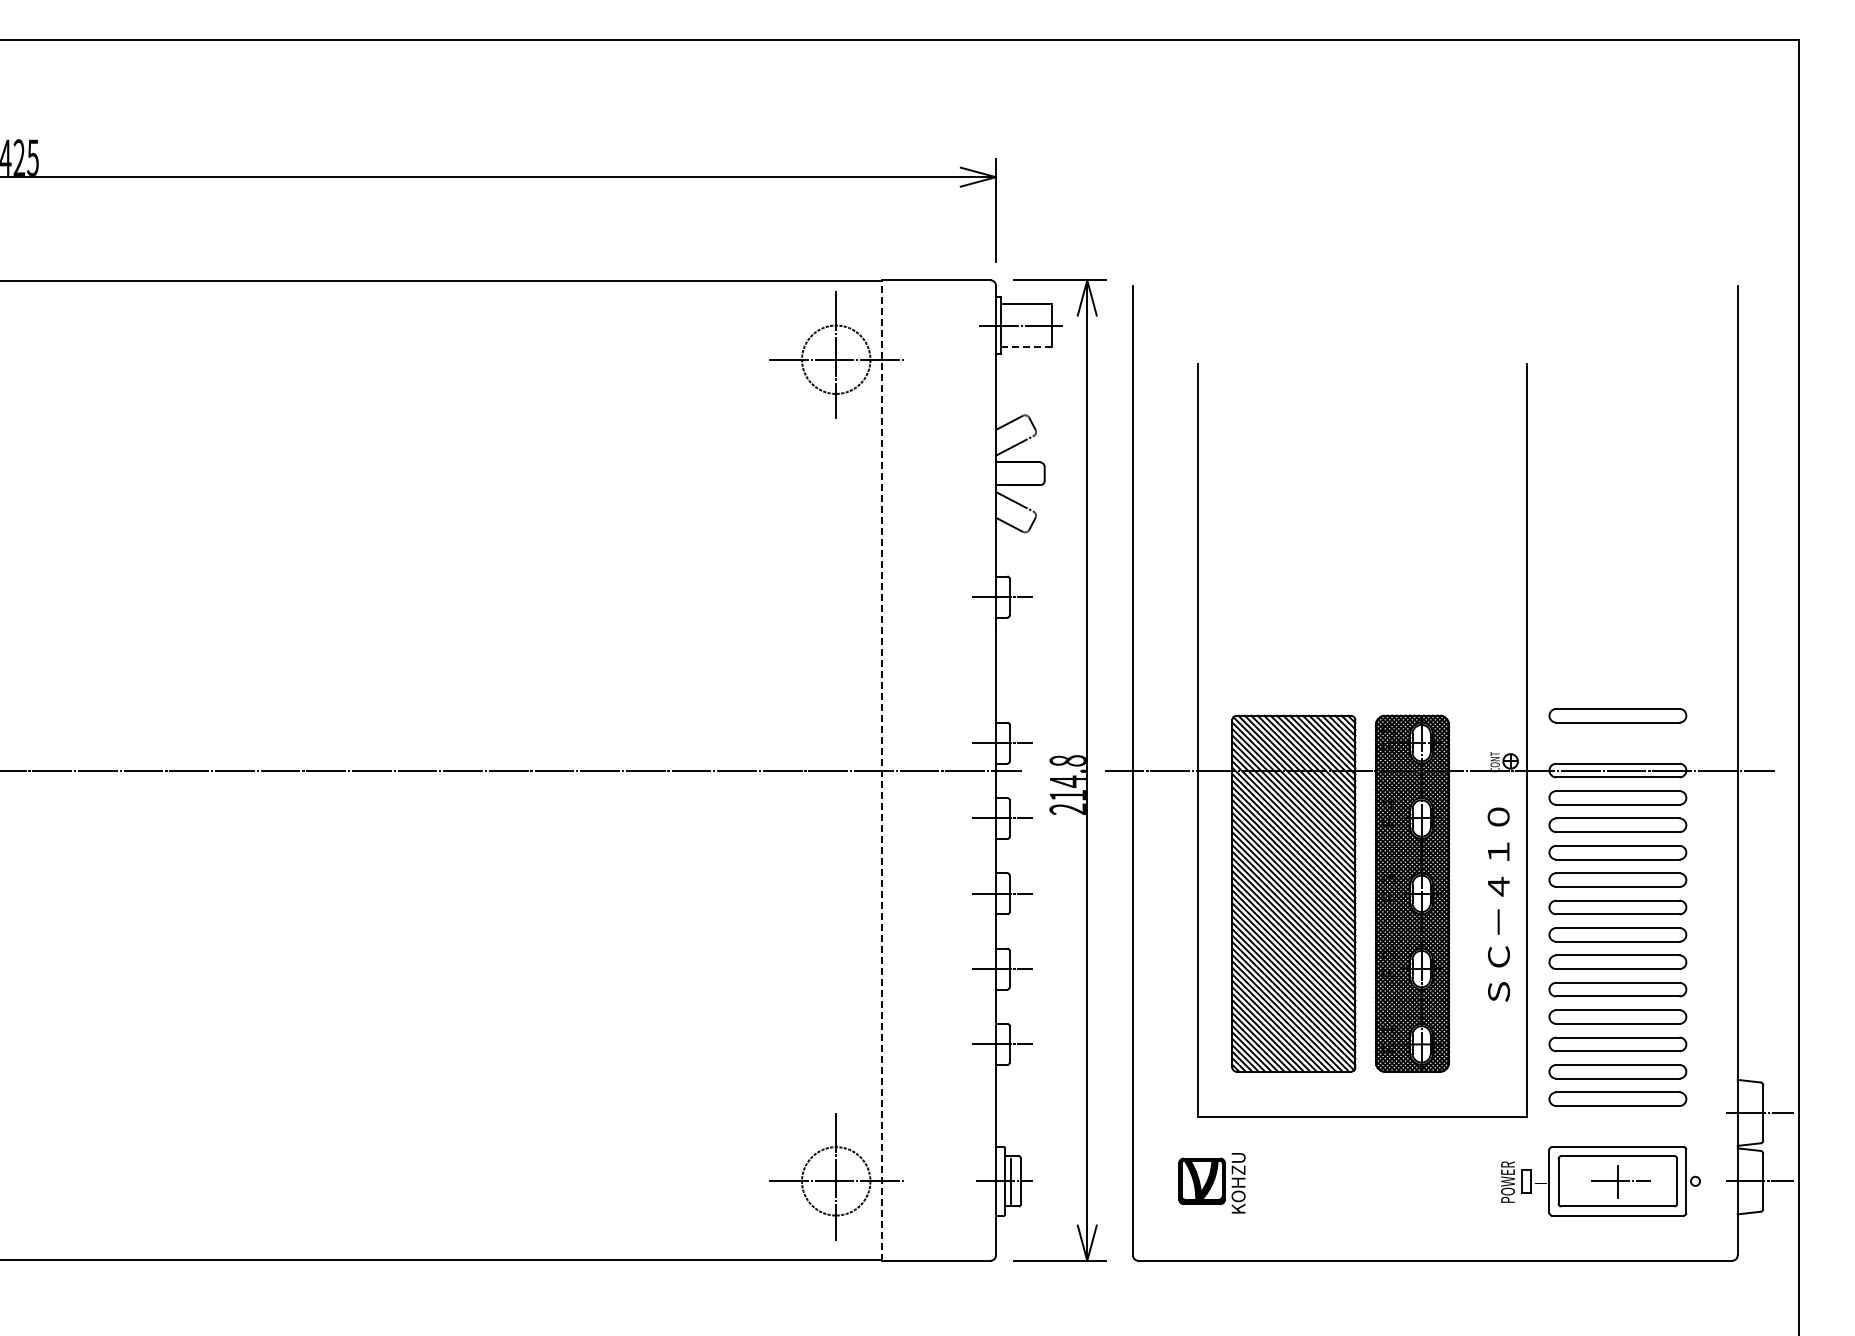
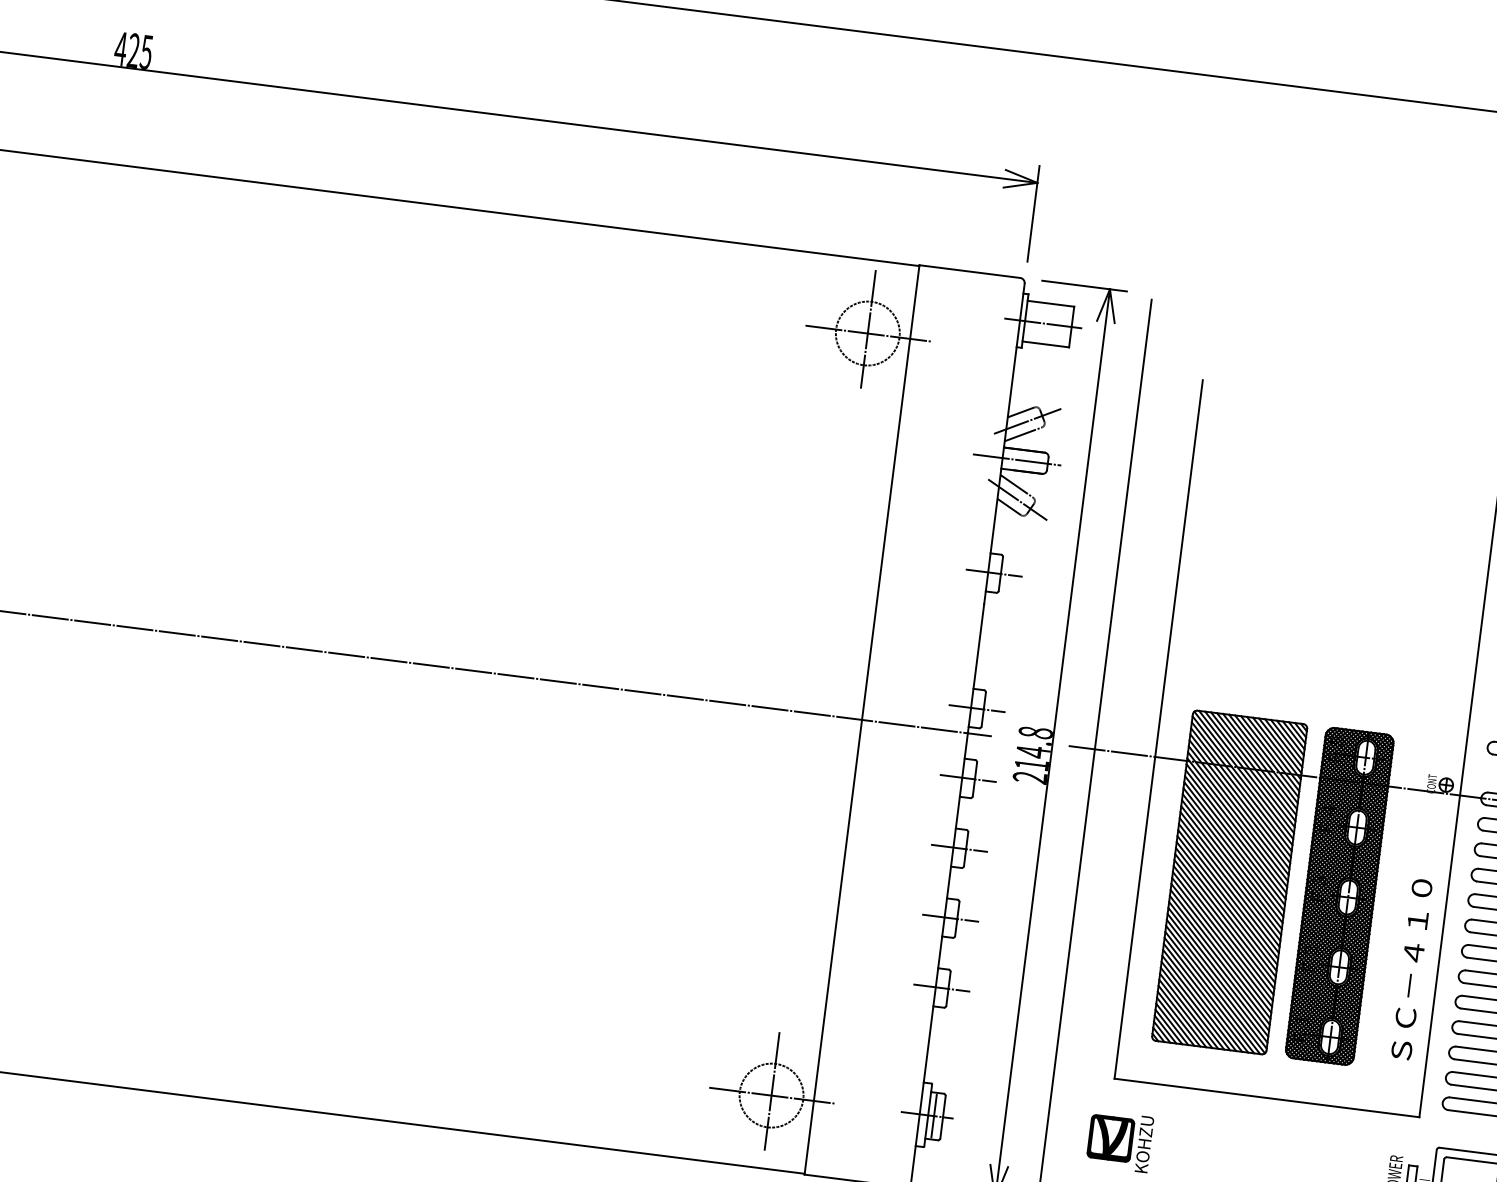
line: (1027, 347) -> (1046, 344), dashed -> solid
line: (1017, 431) -> (1027, 421), added
line: (1011, 473) -> (1017, 459), added
line: (1017, 516) -> (1017, 500), added
line: (881, 770) -> (861, 719), dashed -> solid
text: (1498, 904) -> (1411, 969), moved

